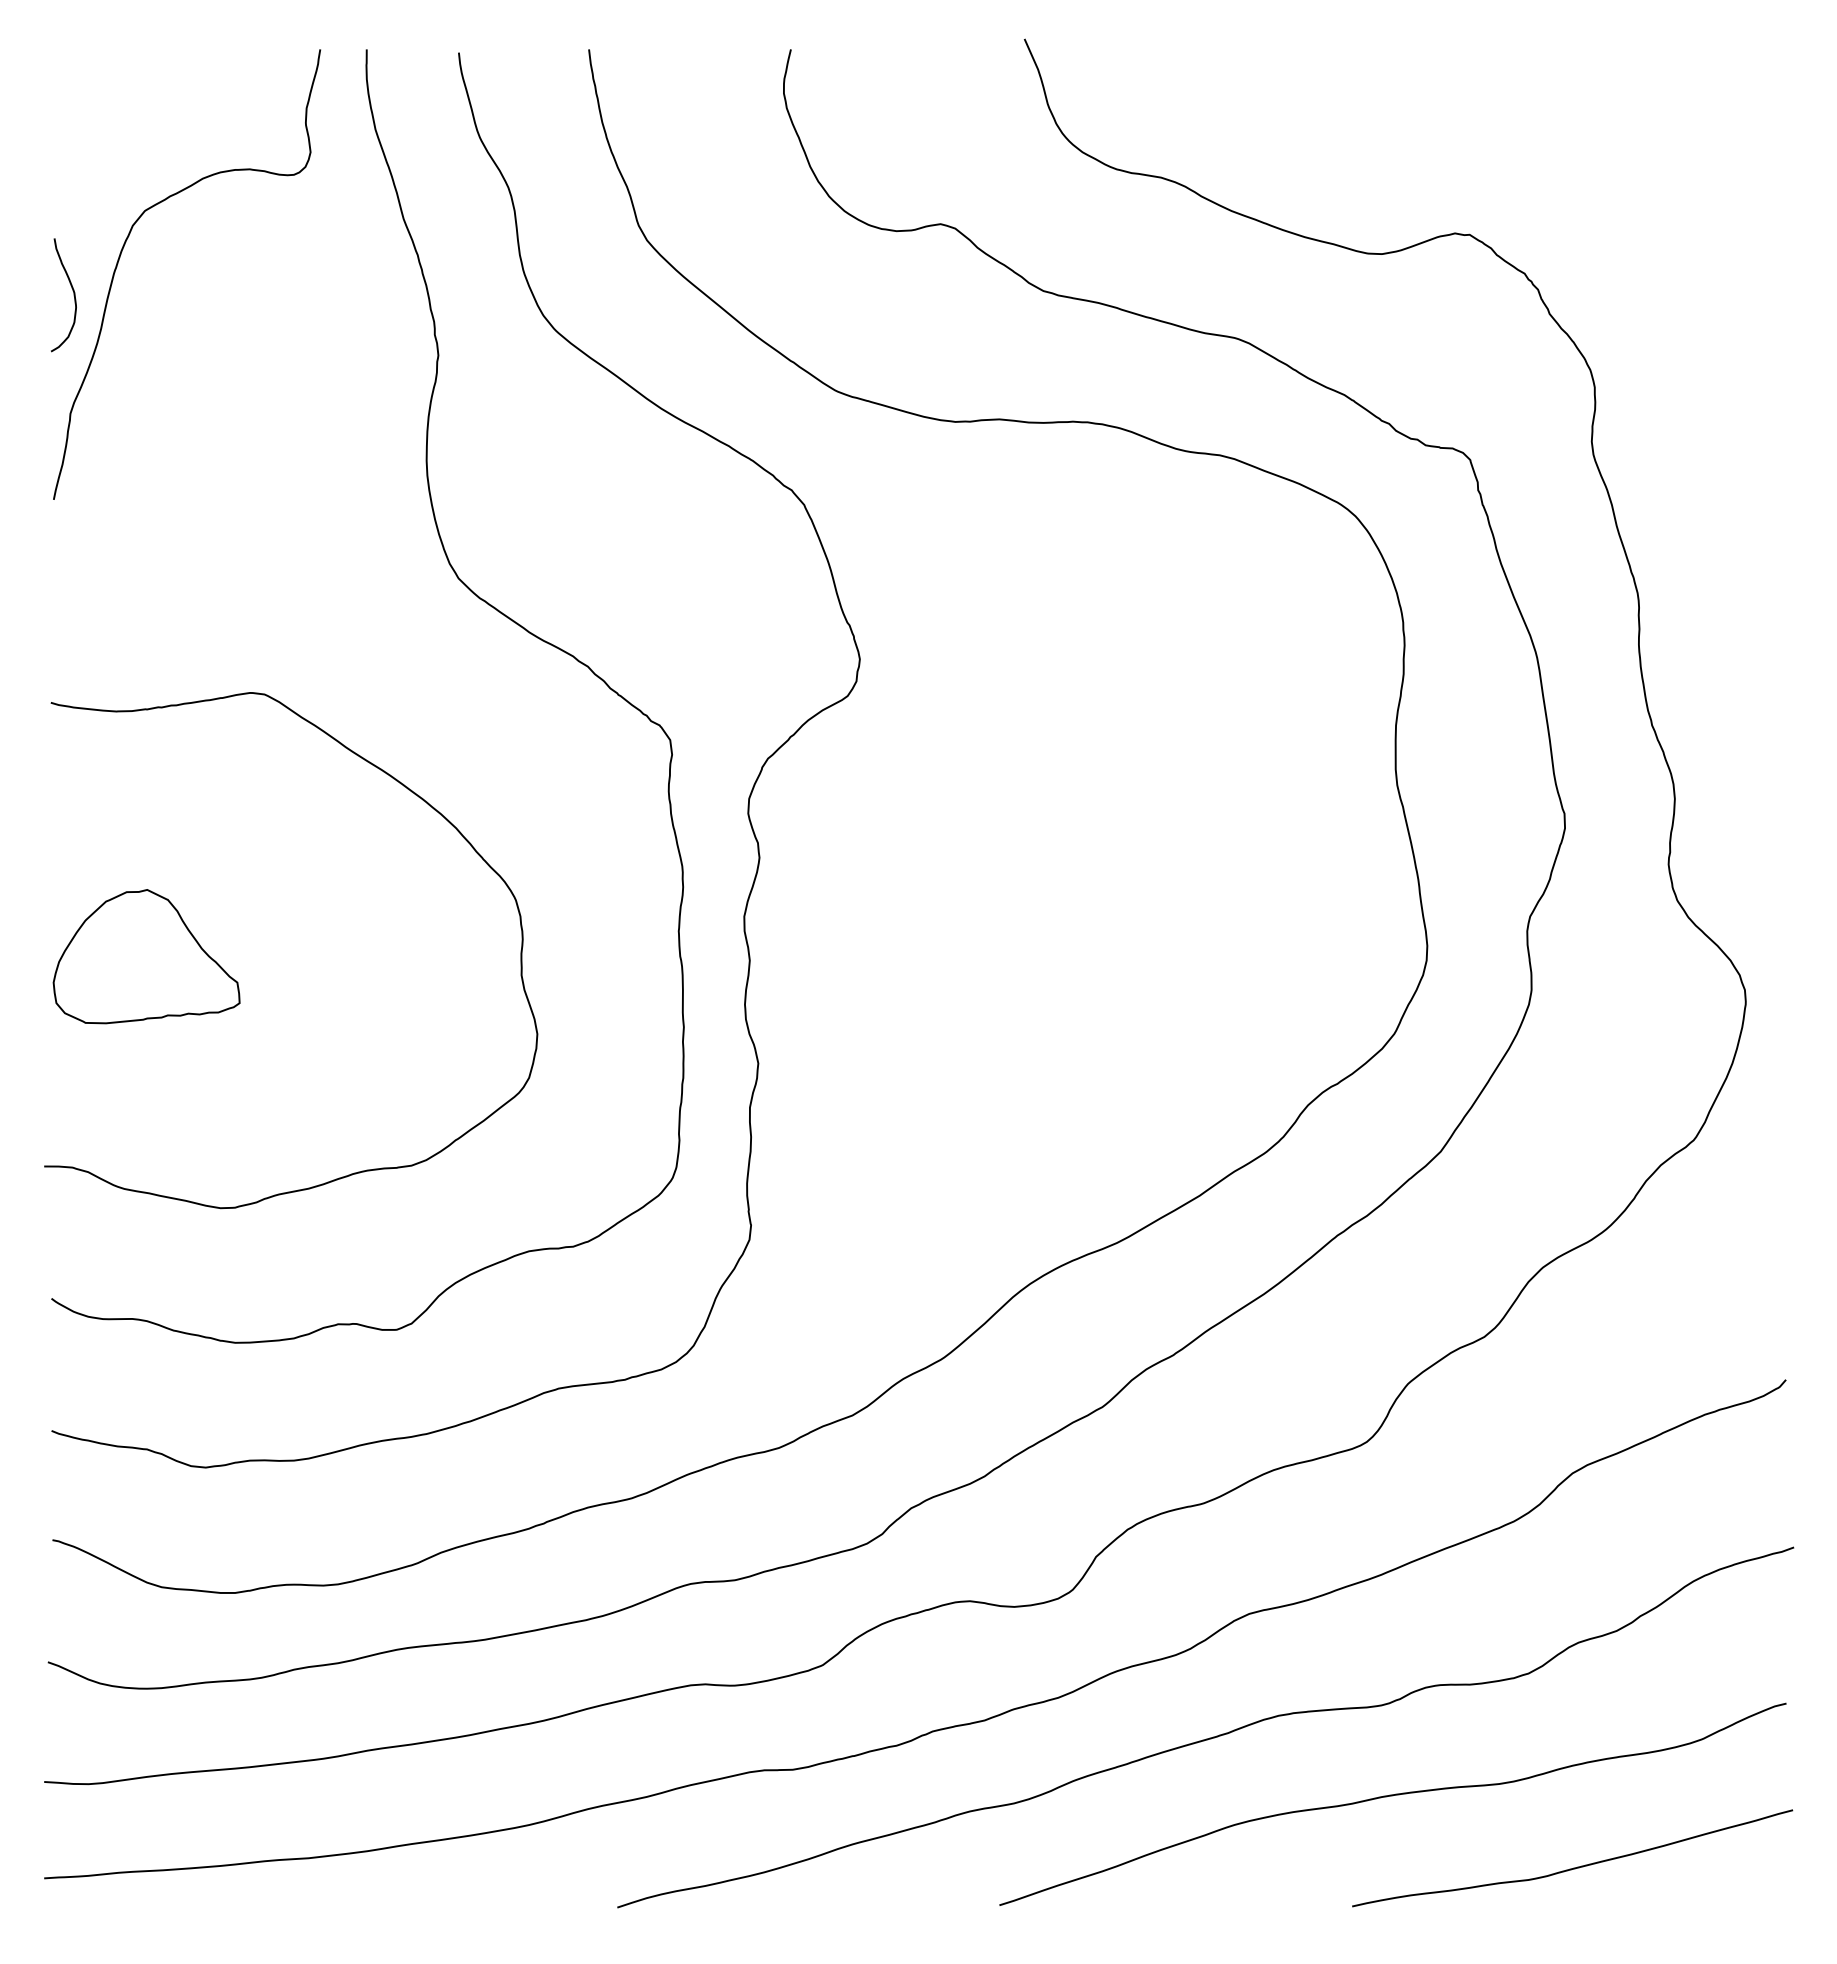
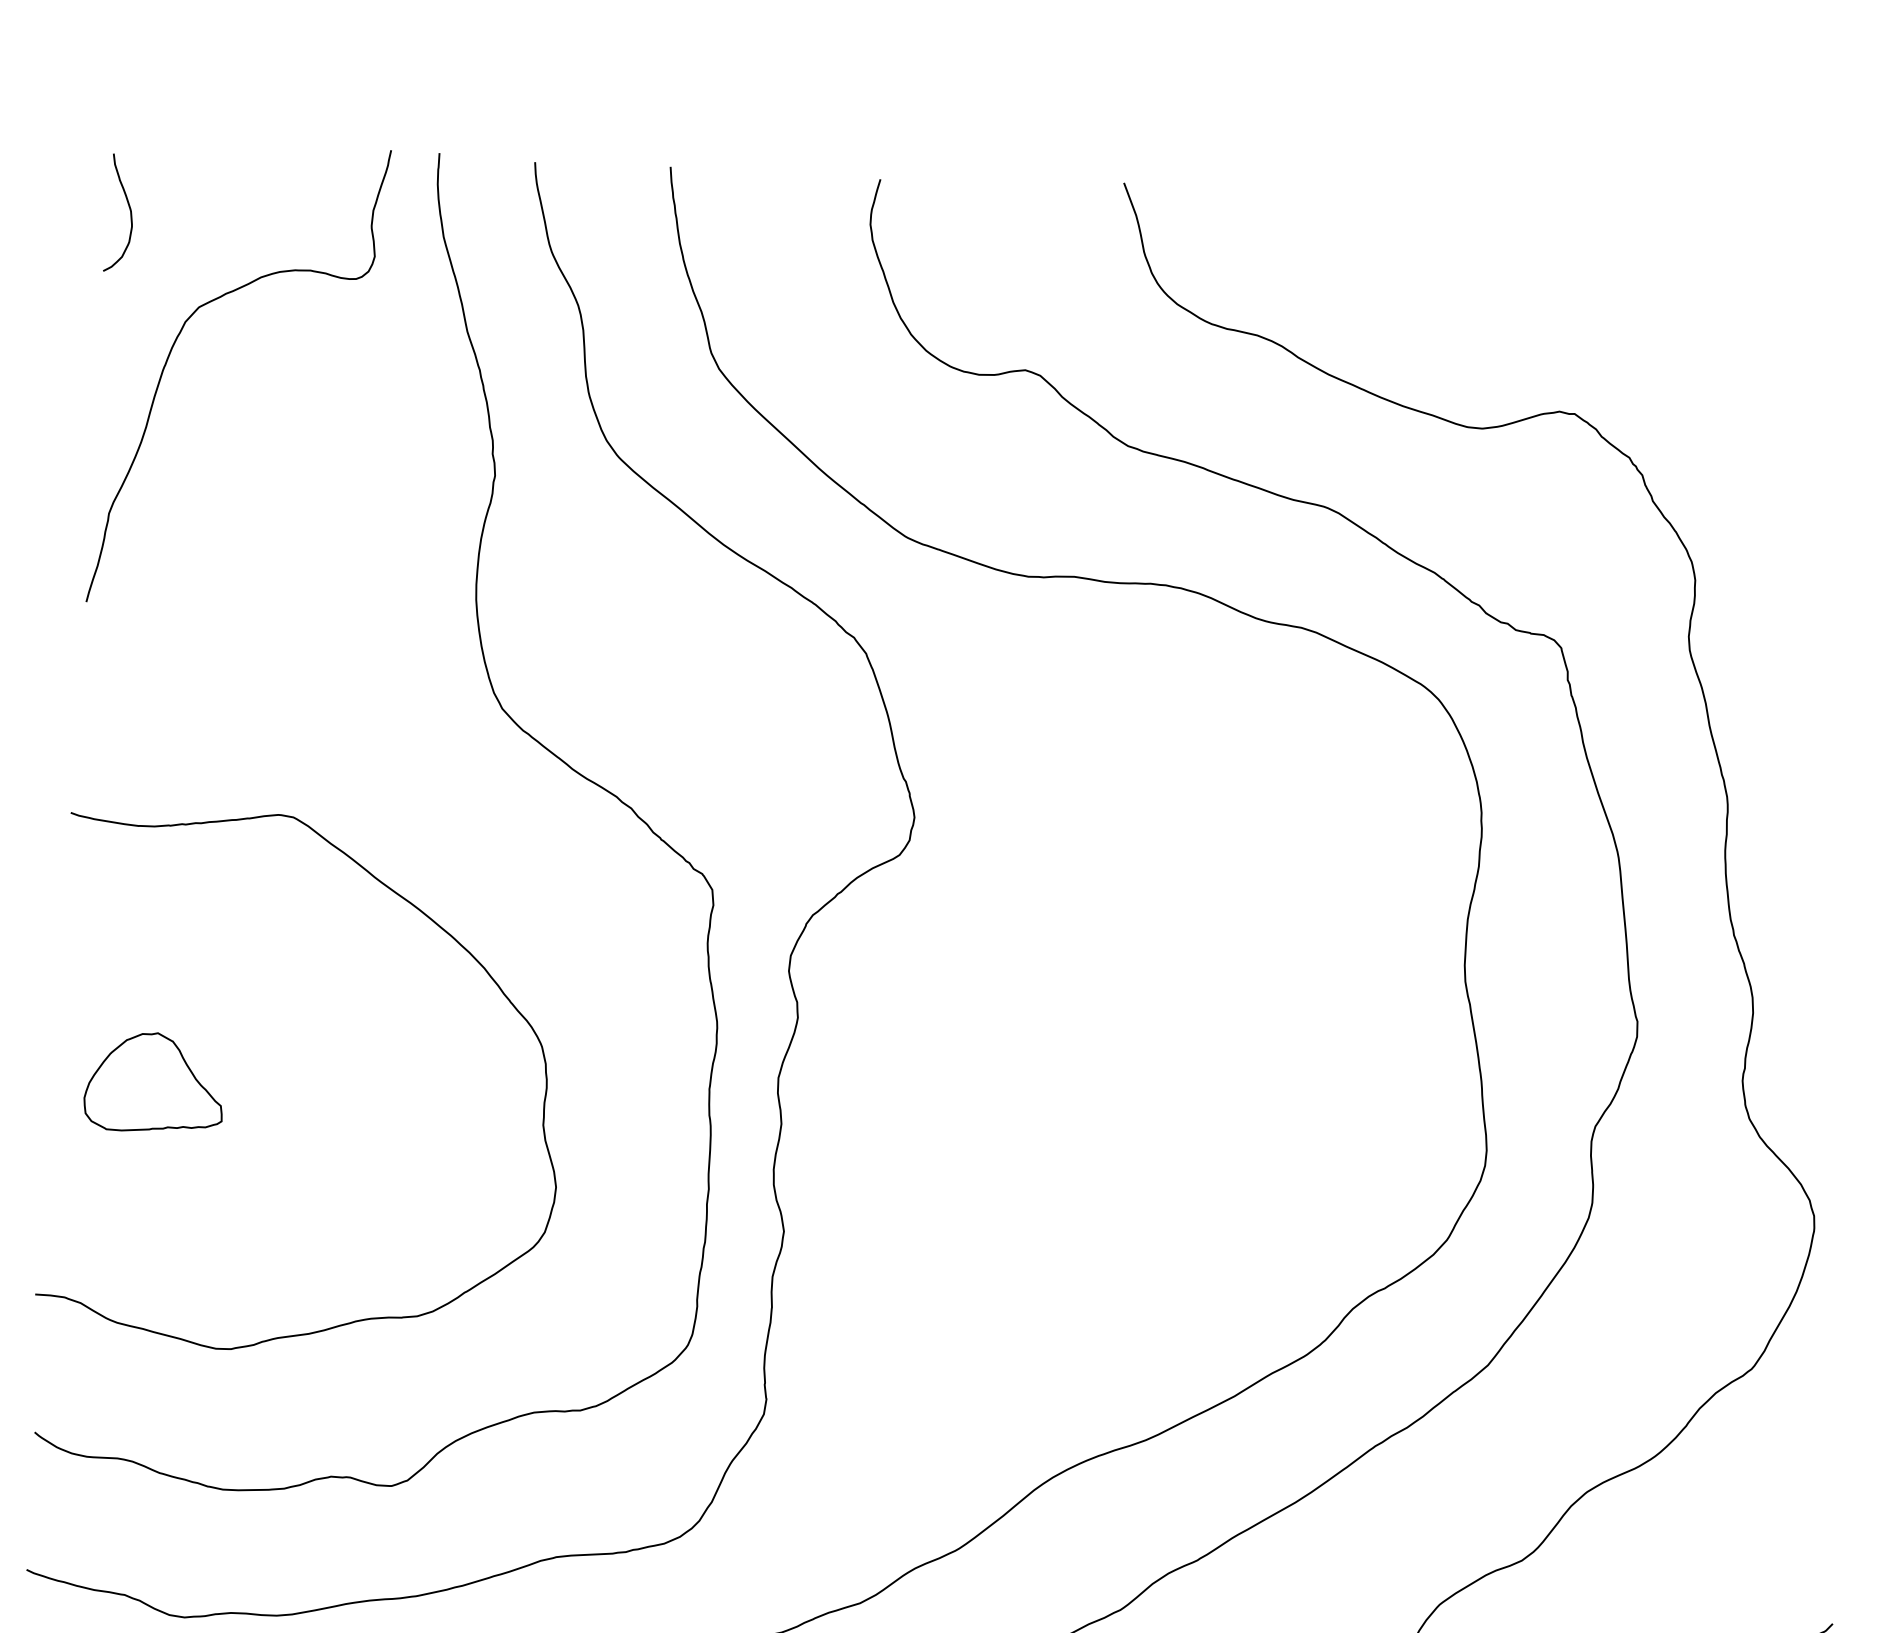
curve: (73, 295) -> (129, 214), moved
part: (146, 956) -> (154, 1082), size x0.71

